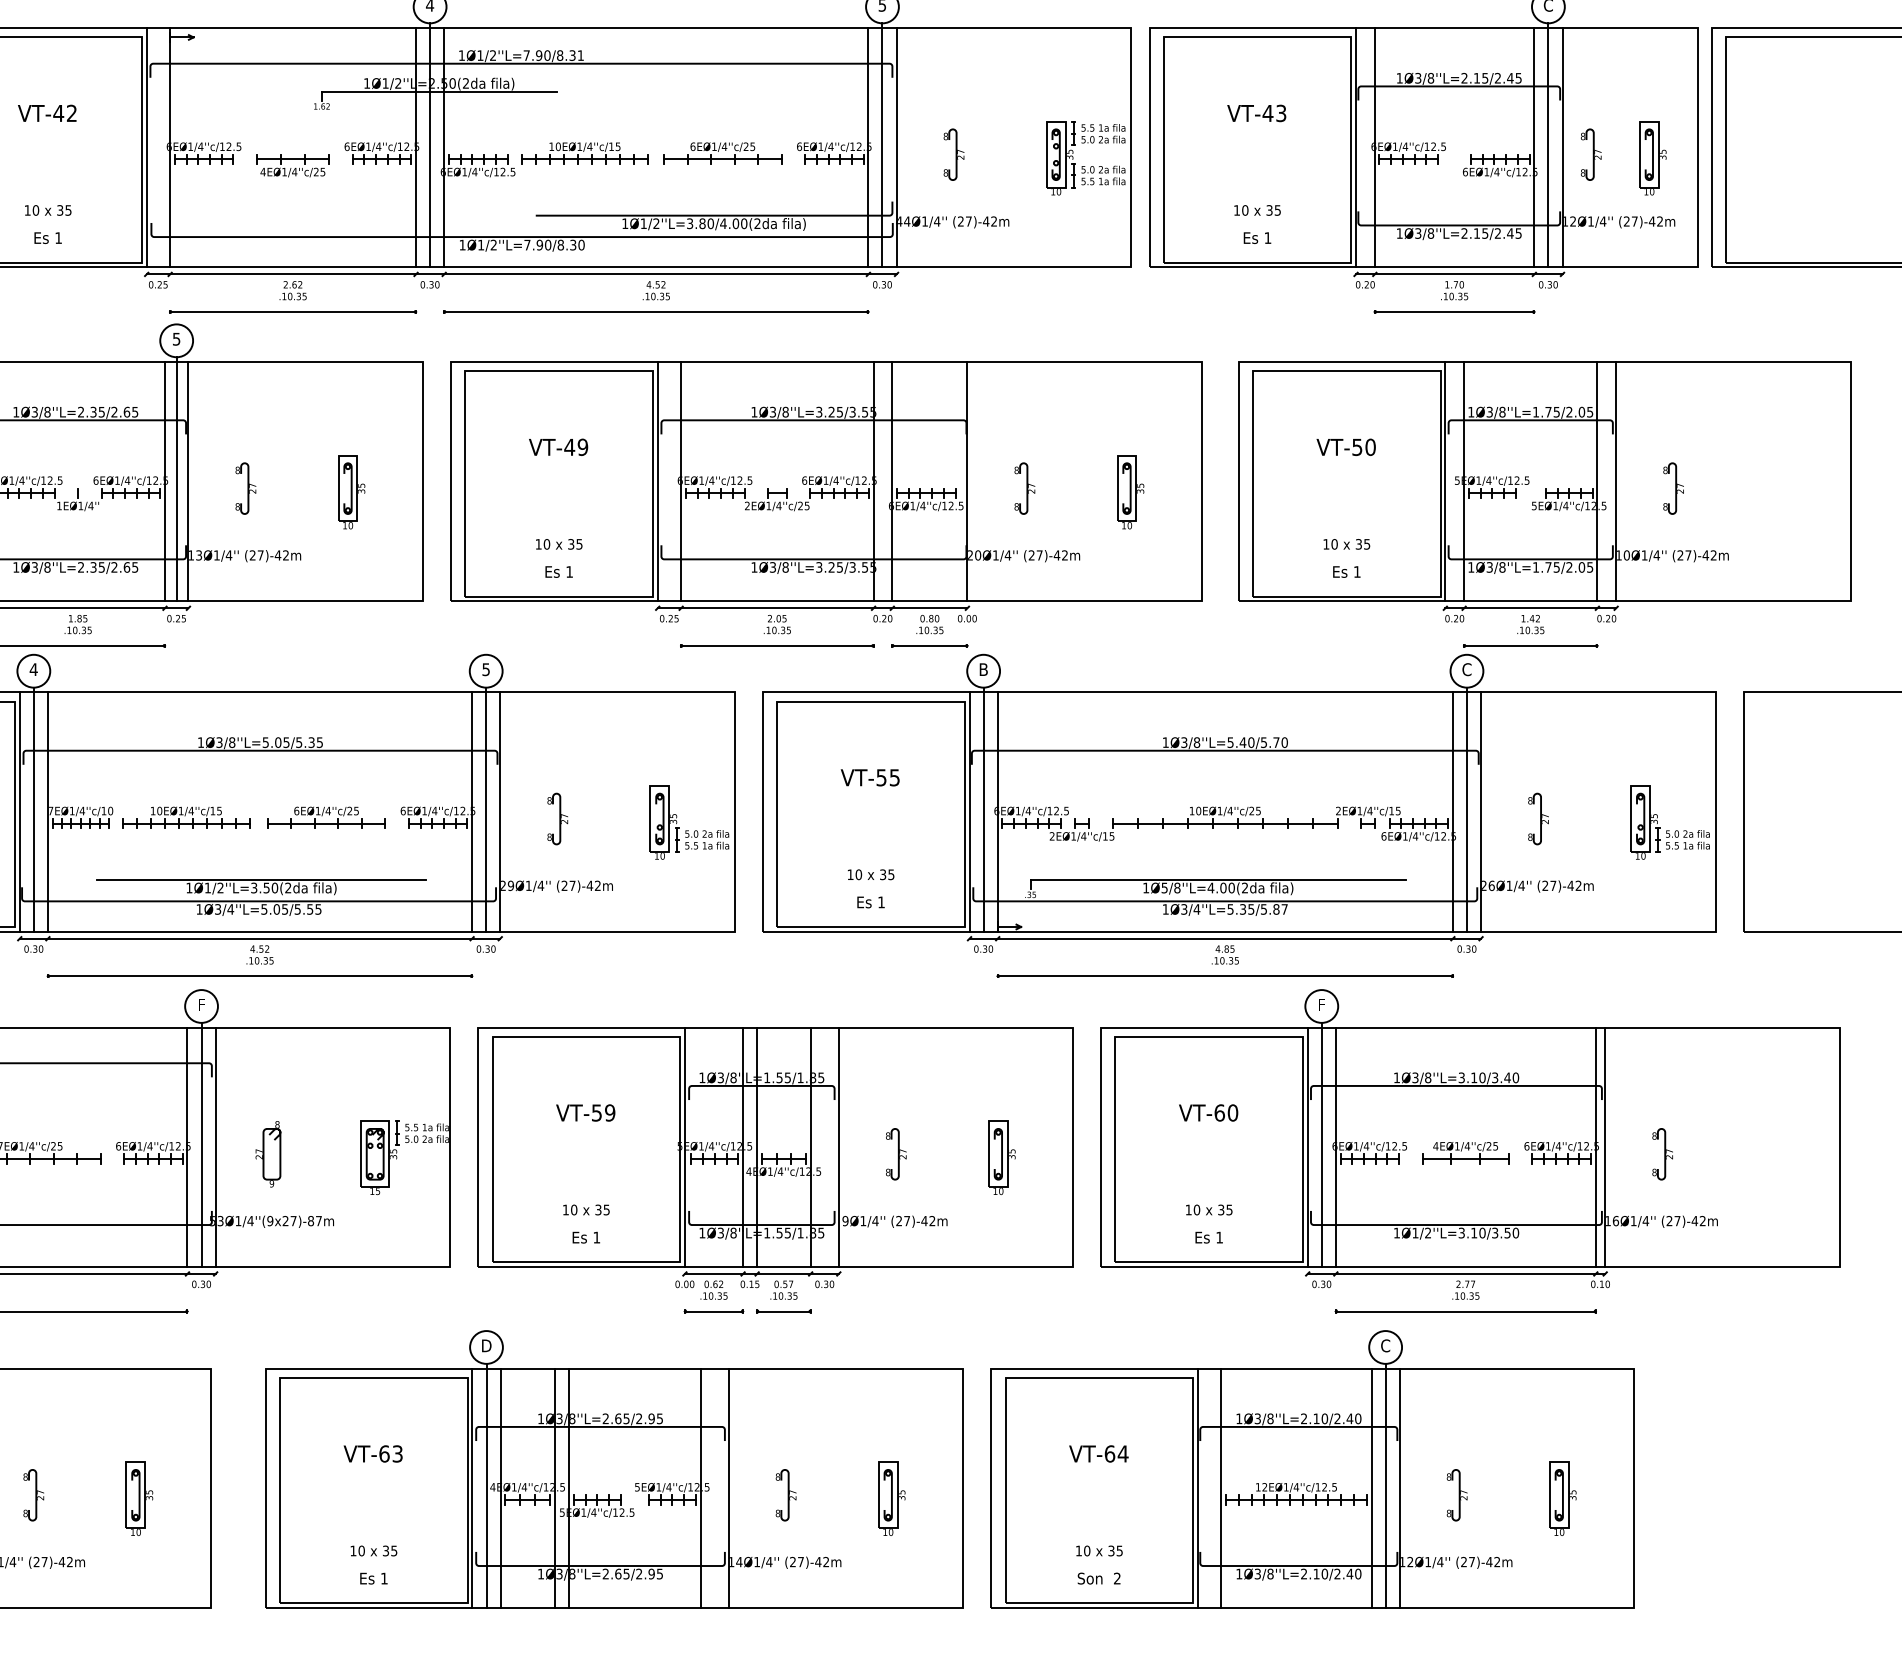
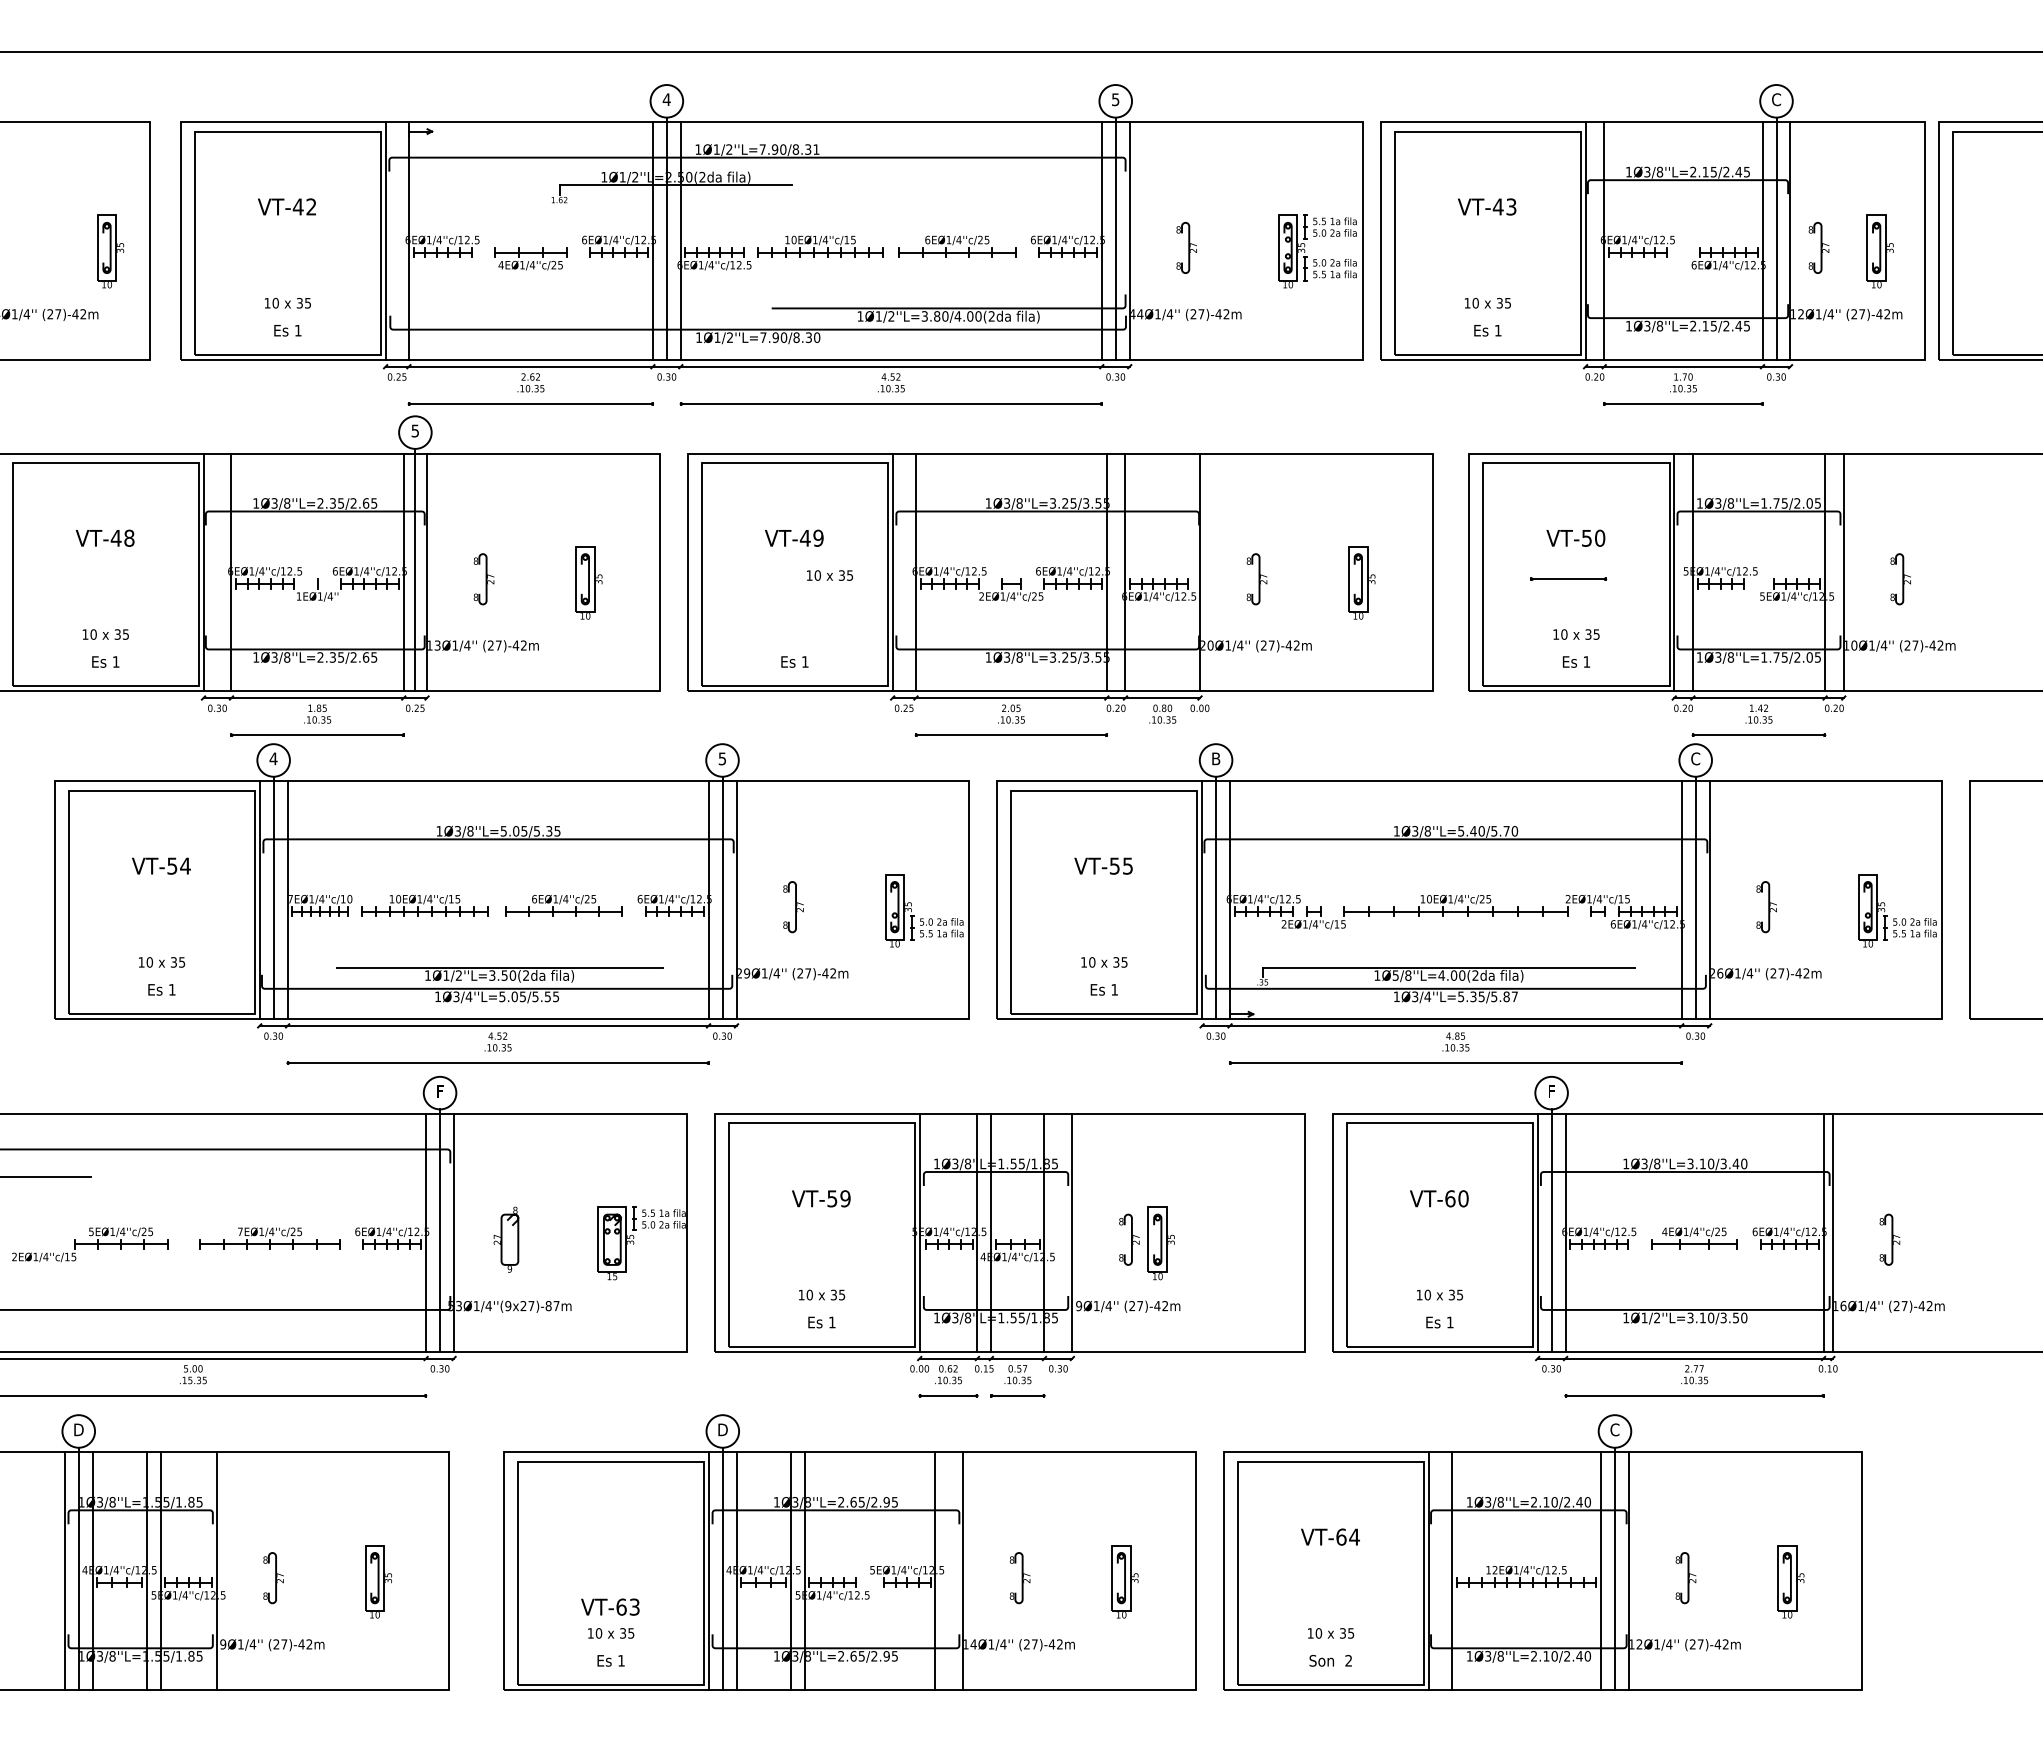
text: (559, 544) -> (830, 575), moved
part: (929, 645) -> (1568, 578), moved
part: (1001, 1158) -> (1160, 1243), moved
text: (373, 1453) -> (610, 1606), moved

